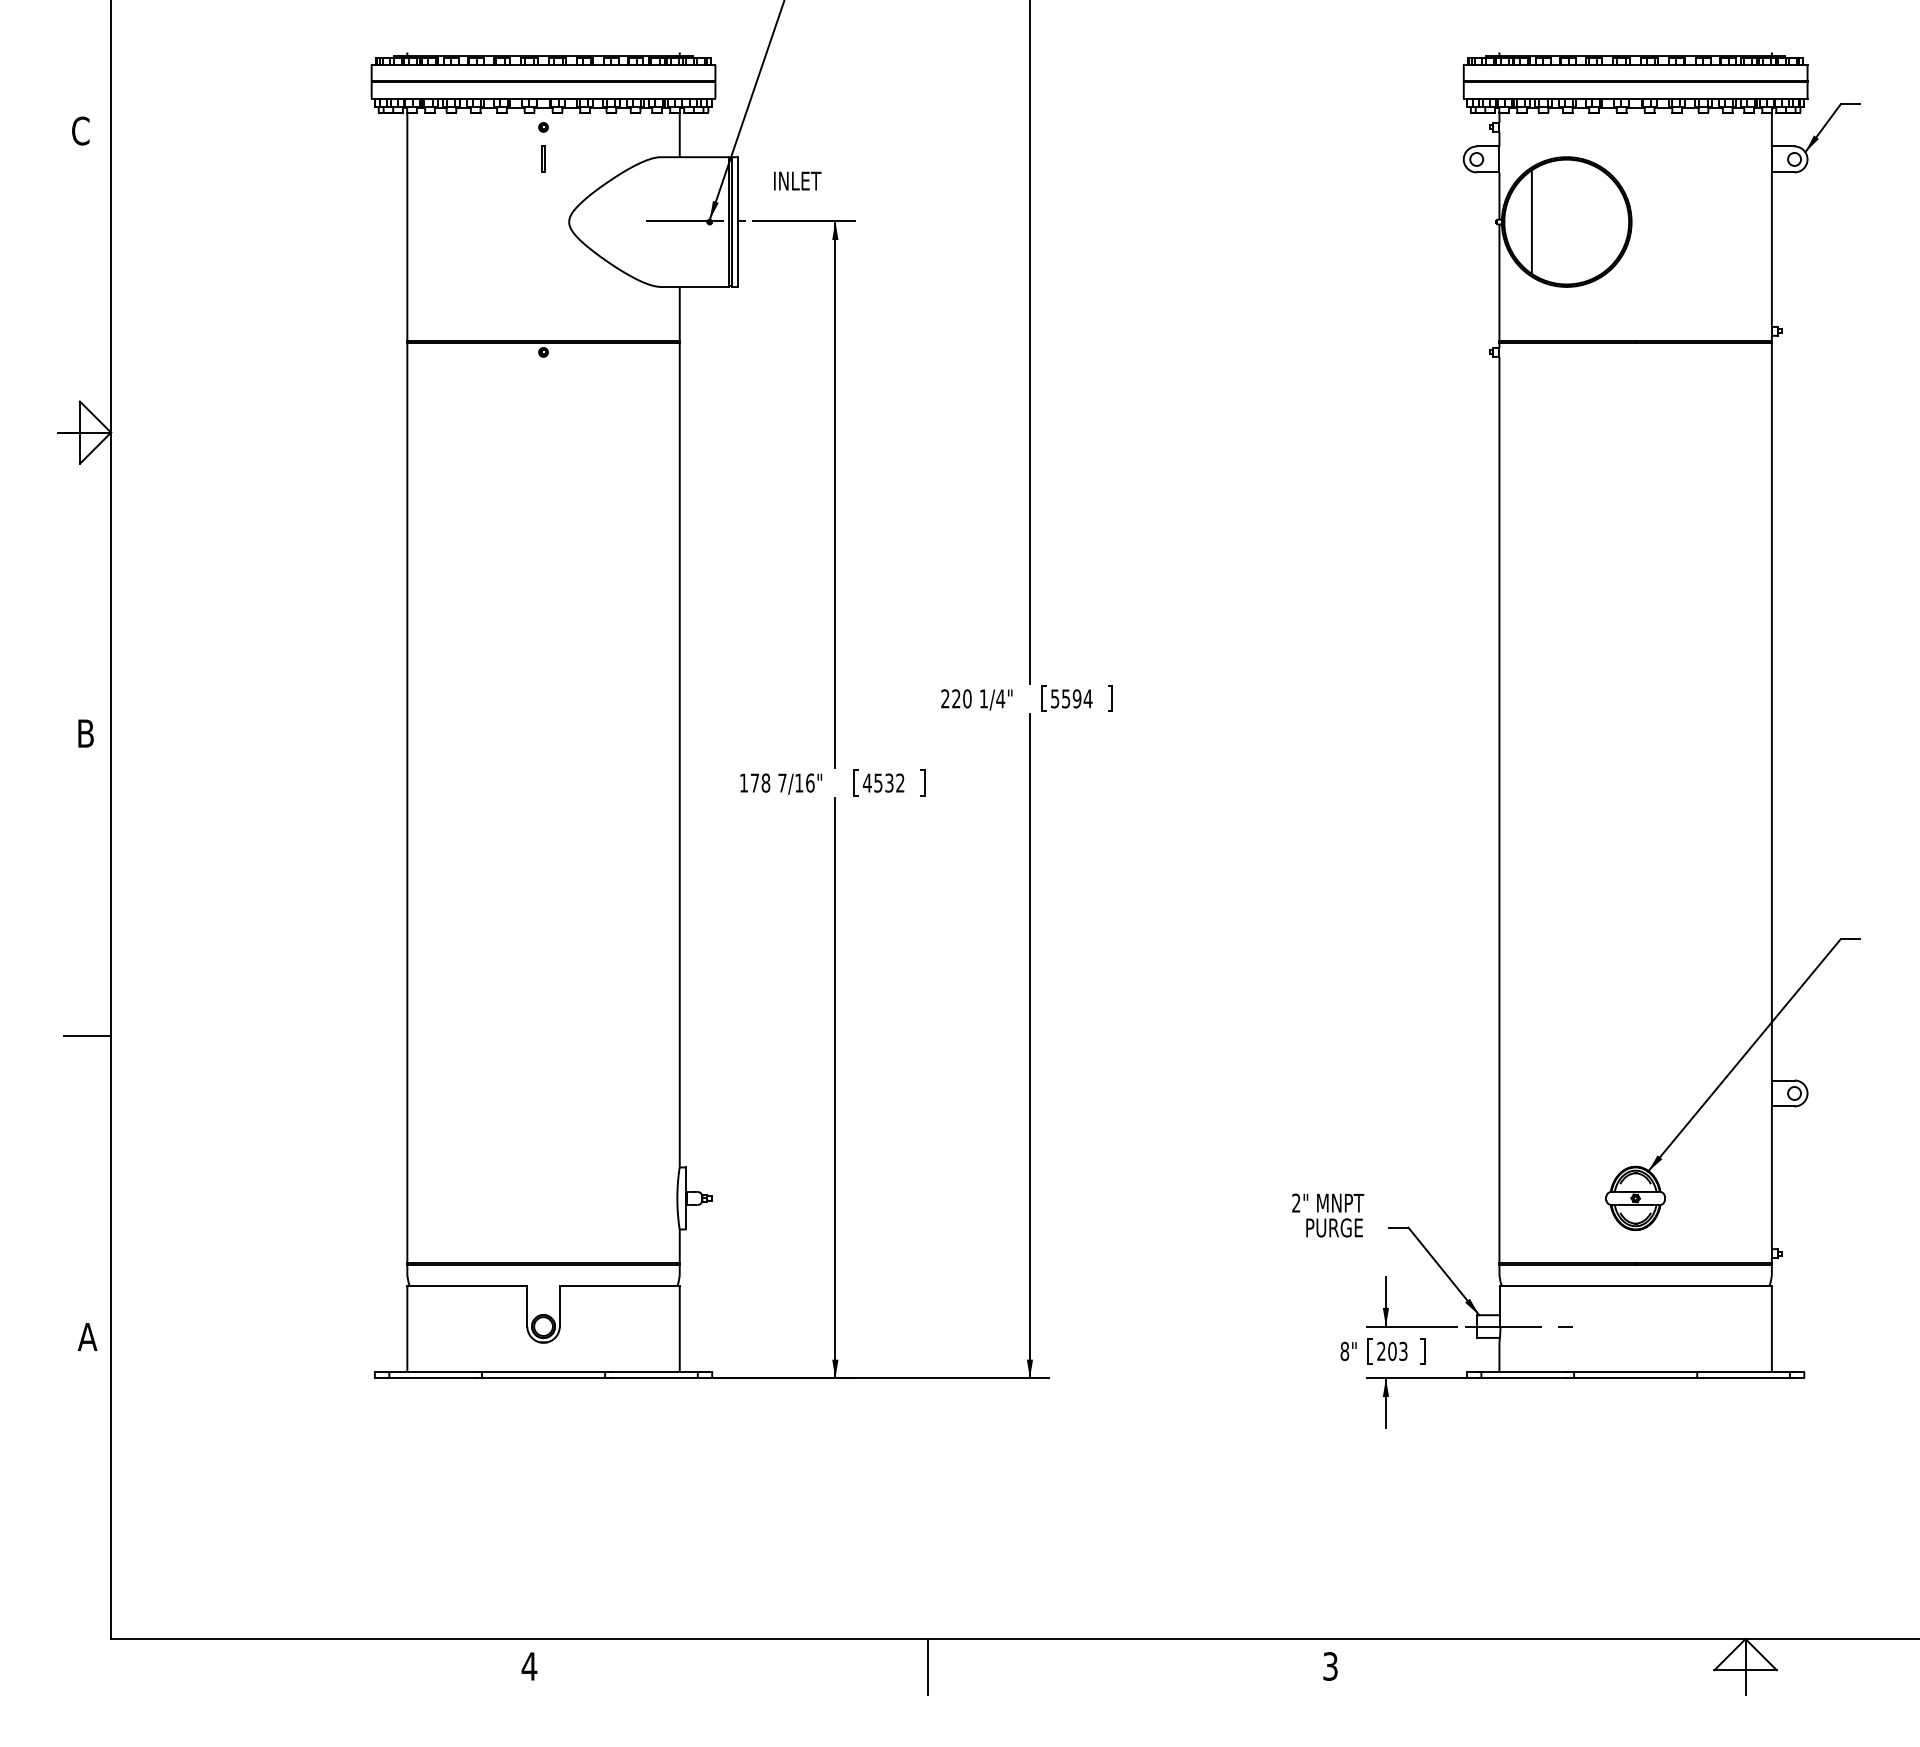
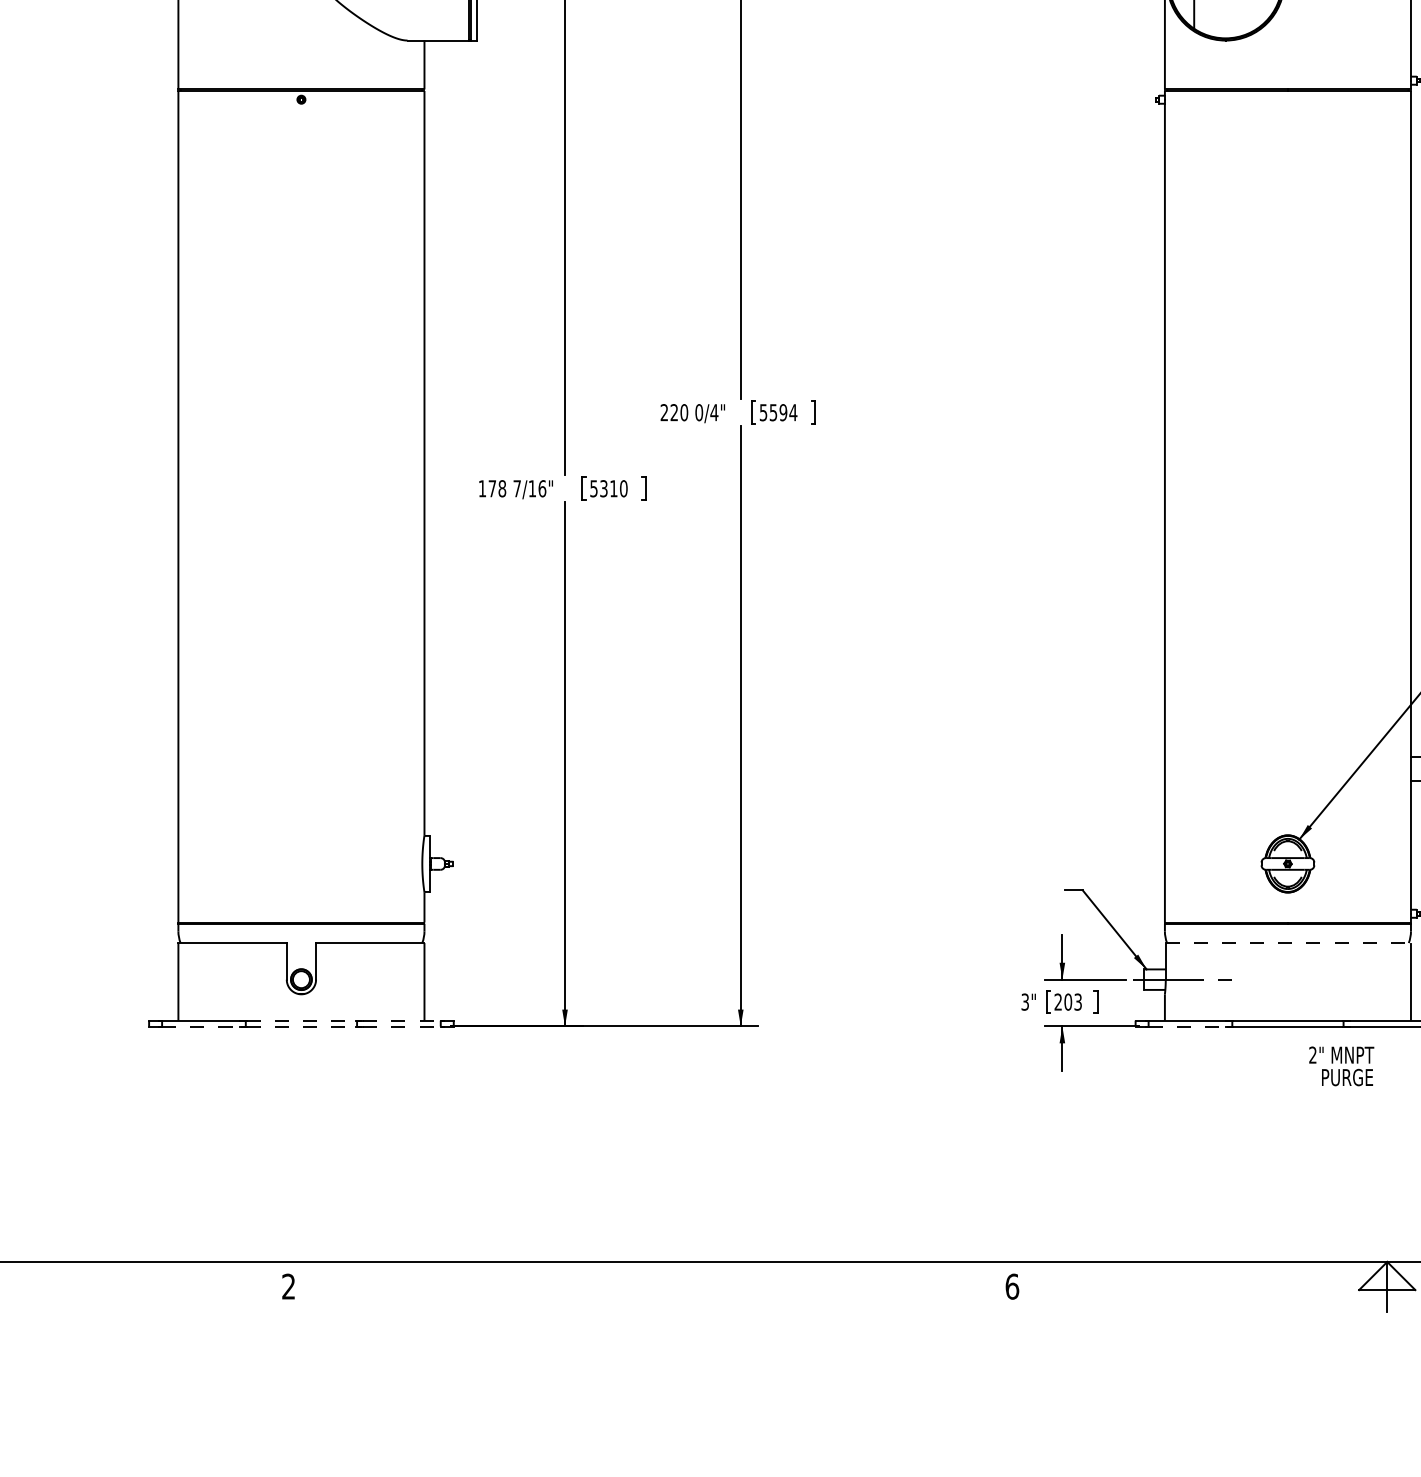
text: (983, 698) -> (698, 412), 1/4" -> 0/4"
text: (883, 782) -> (608, 488), 4532 -> 5310
text: (1328, 1215) -> (1341, 1066), moved
line: (1636, 1286) -> (1288, 943), solid -> dashed
text: (1344, 1350) -> (1024, 1001), 8" -> 3"
line: (543, 1371) -> (301, 1020), solid -> dashed
line: (654, 1371) -> (401, 1020), solid -> dashed
line: (432, 1378) -> (201, 1026), solid -> dashed
line: (543, 1378) -> (301, 1026), solid -> dashed
line: (654, 1378) -> (401, 1026), solid -> dashed
line: (1524, 1378) -> (1187, 1026), solid -> dashed
text: (529, 1666) -> (288, 1286), 4 -> 2
line: (928, 1666) -> (649, 1286), removed
text: (1330, 1666) -> (1012, 1286), 3 -> 6

